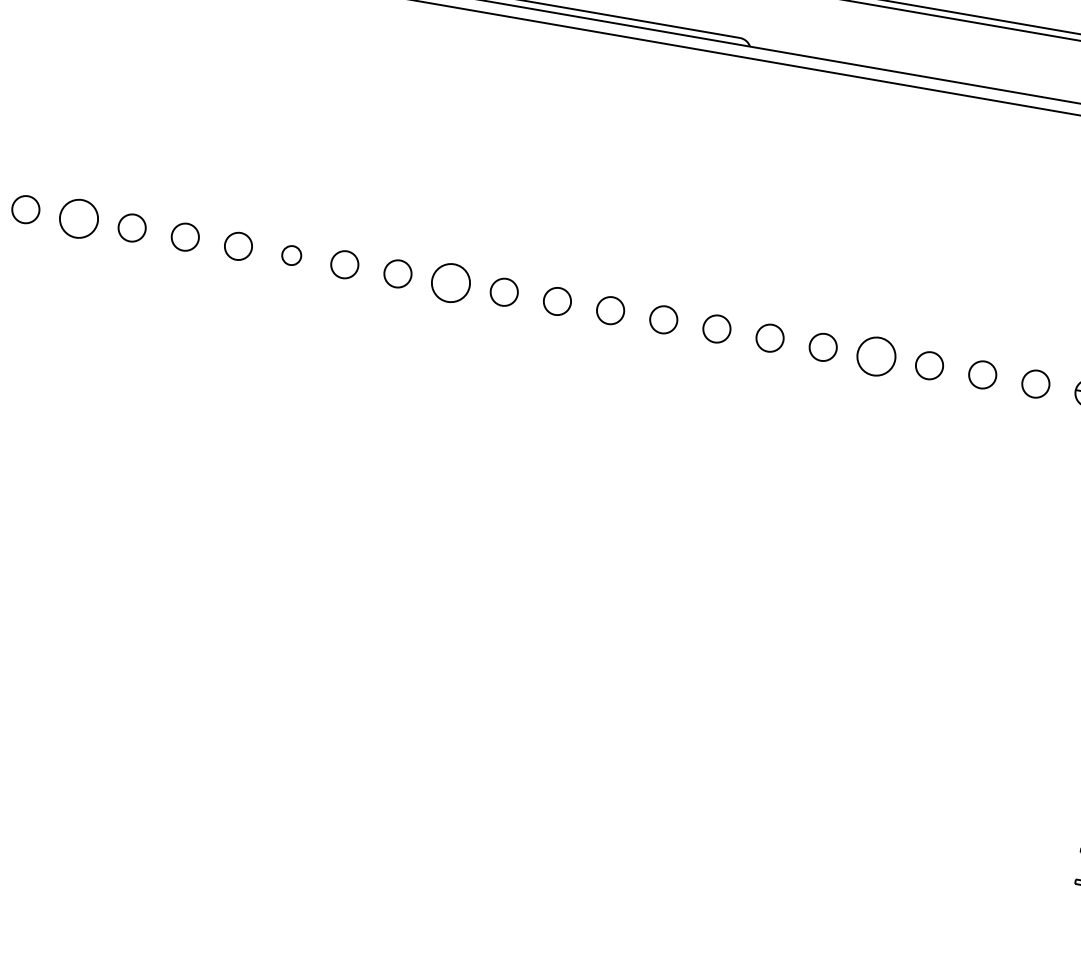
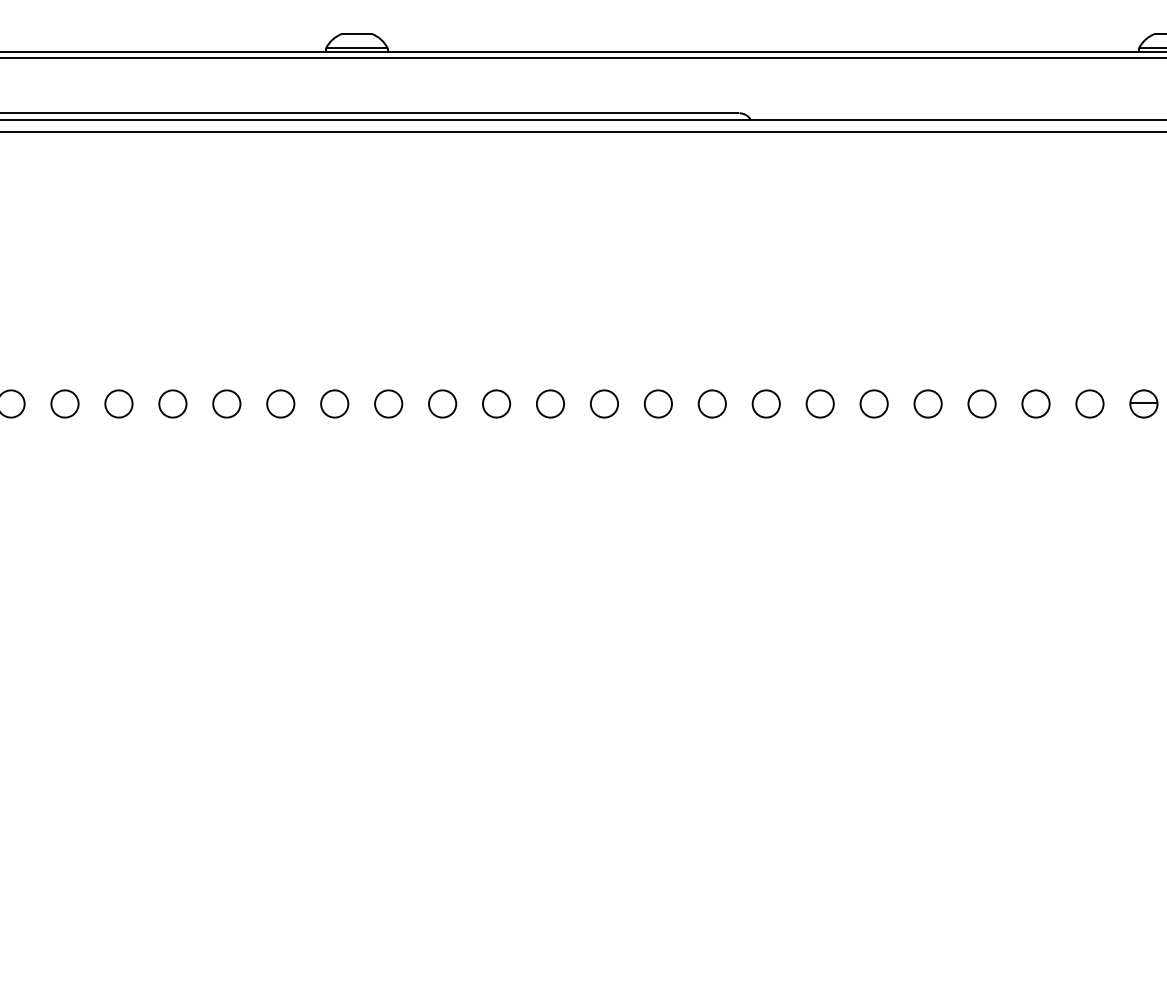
part: (78, 218) -> (118, 403), size x0.71
part: (291, 255) -> (334, 403), size x1.43
part: (451, 282) -> (496, 403), size x0.71
part: (875, 355) -> (927, 403), size x0.71

